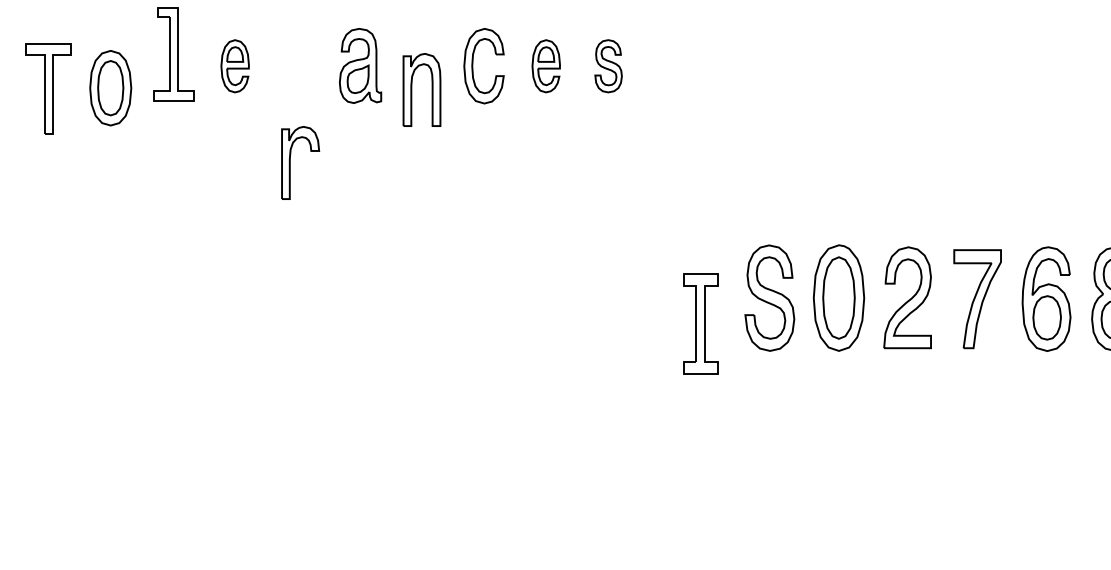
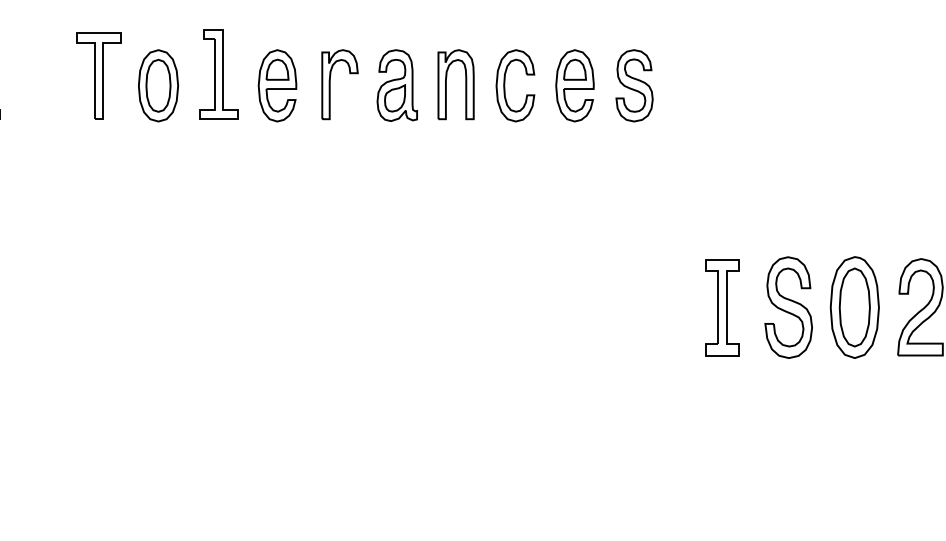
part: (234, 66) -> (276, 86), size x1.43
part: (545, 66) -> (574, 86), size x1.43
part: (608, 66) -> (634, 86), size x1.43
part: (48, 88) -> (98, 75), moved
part: (110, 88) -> (158, 86), moved
part: (412, 89) -> (447, 84), moved
part: (290, 162) -> (330, 84), moved
part: (700, 323) -> (722, 307), moved

